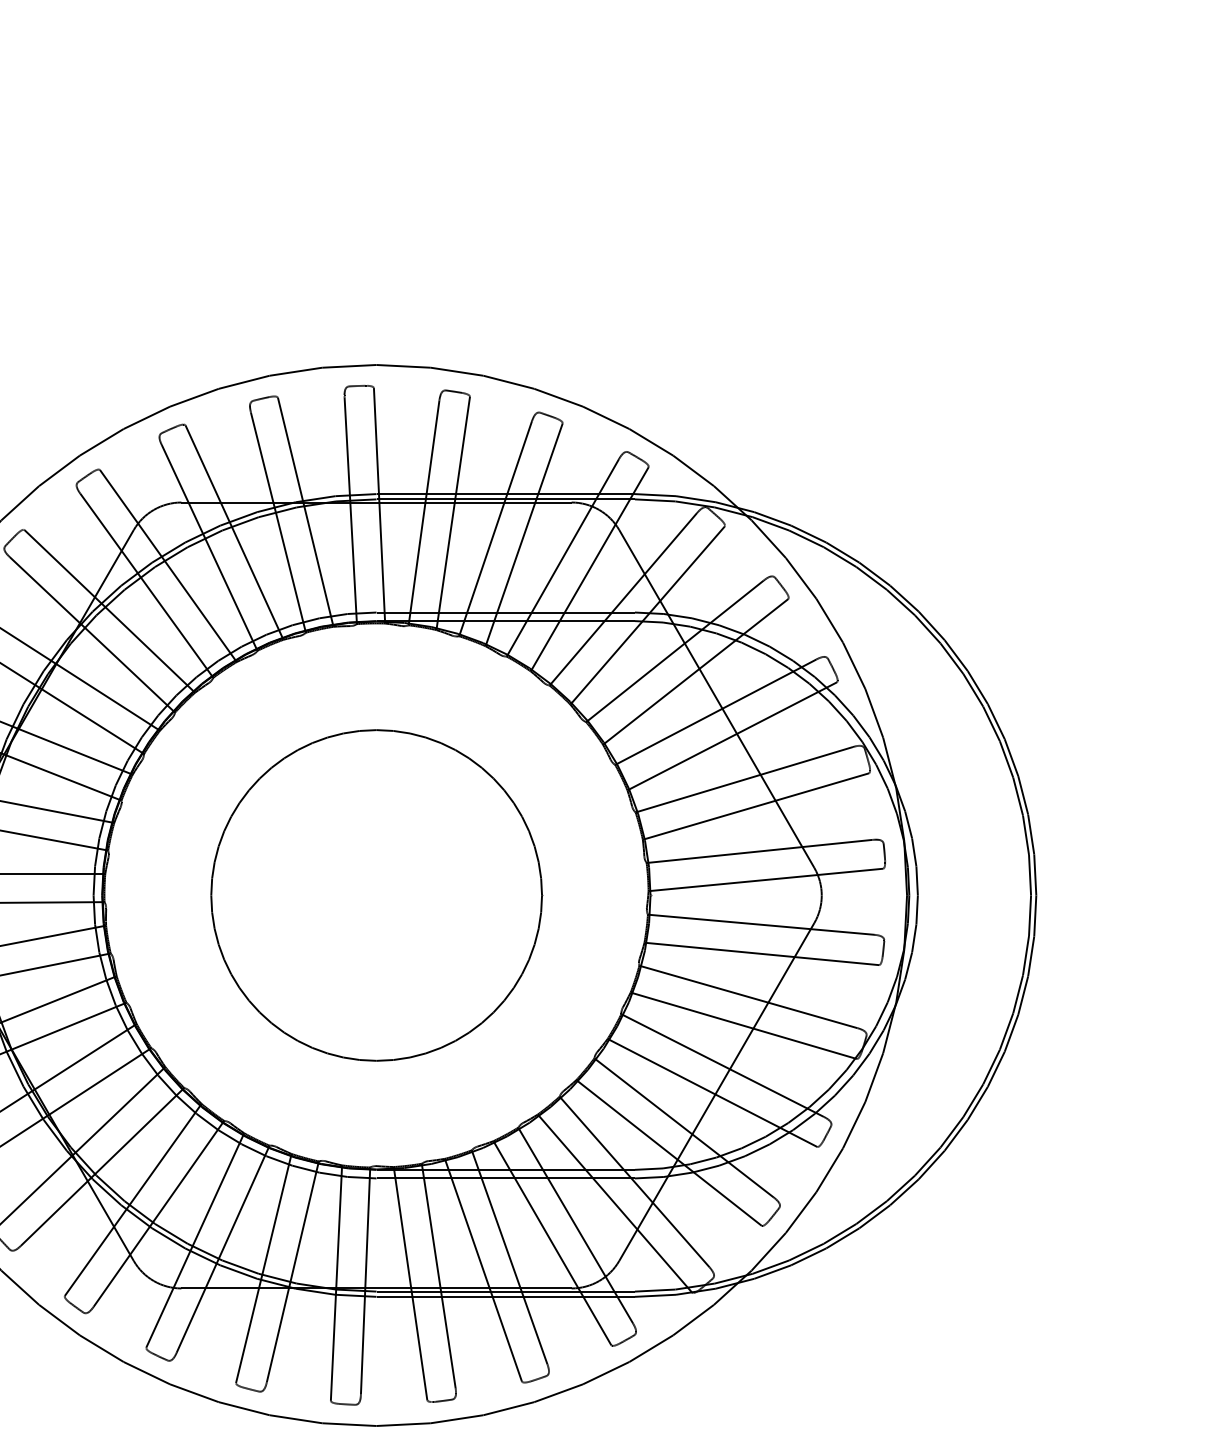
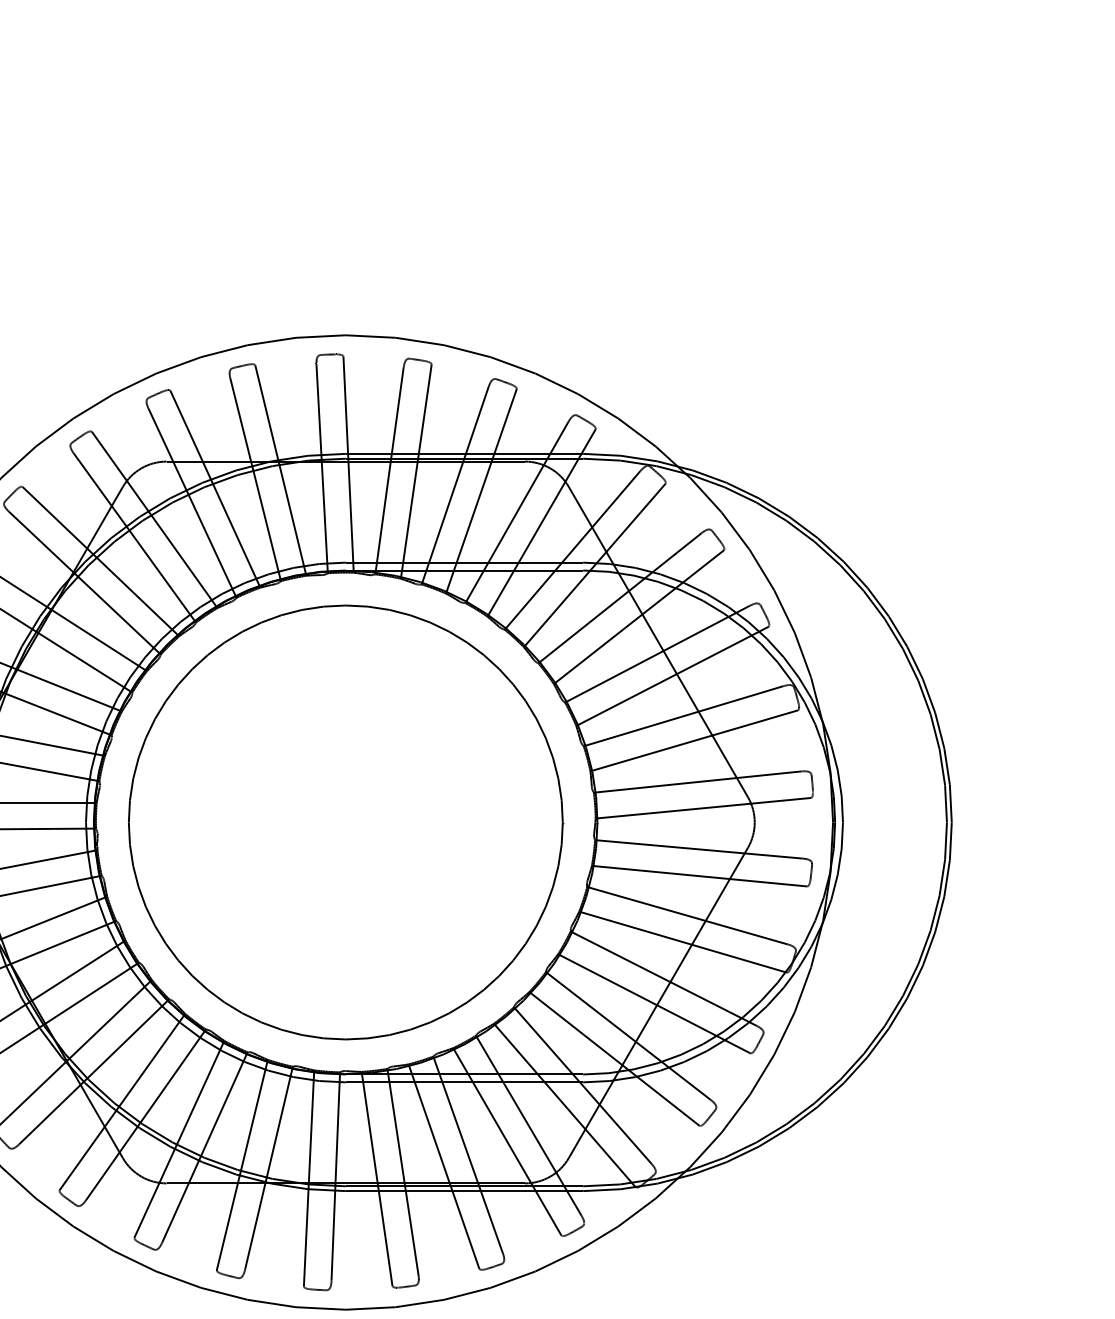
part: (376, 895) -> (345, 822), size x1.43

